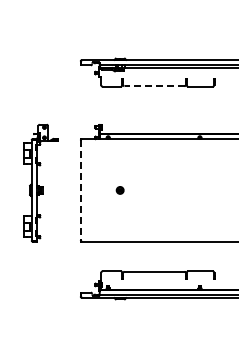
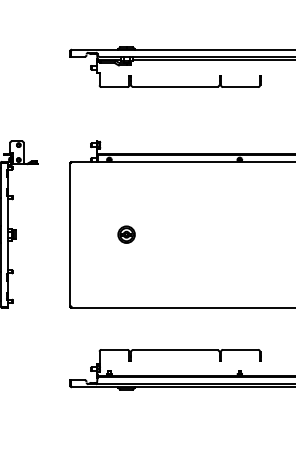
line: (154, 86) -> (175, 86), dashed -> solid
line: (80, 190) -> (69, 234), dashed -> solid
part: (119, 190) -> (125, 234), size x1.67

